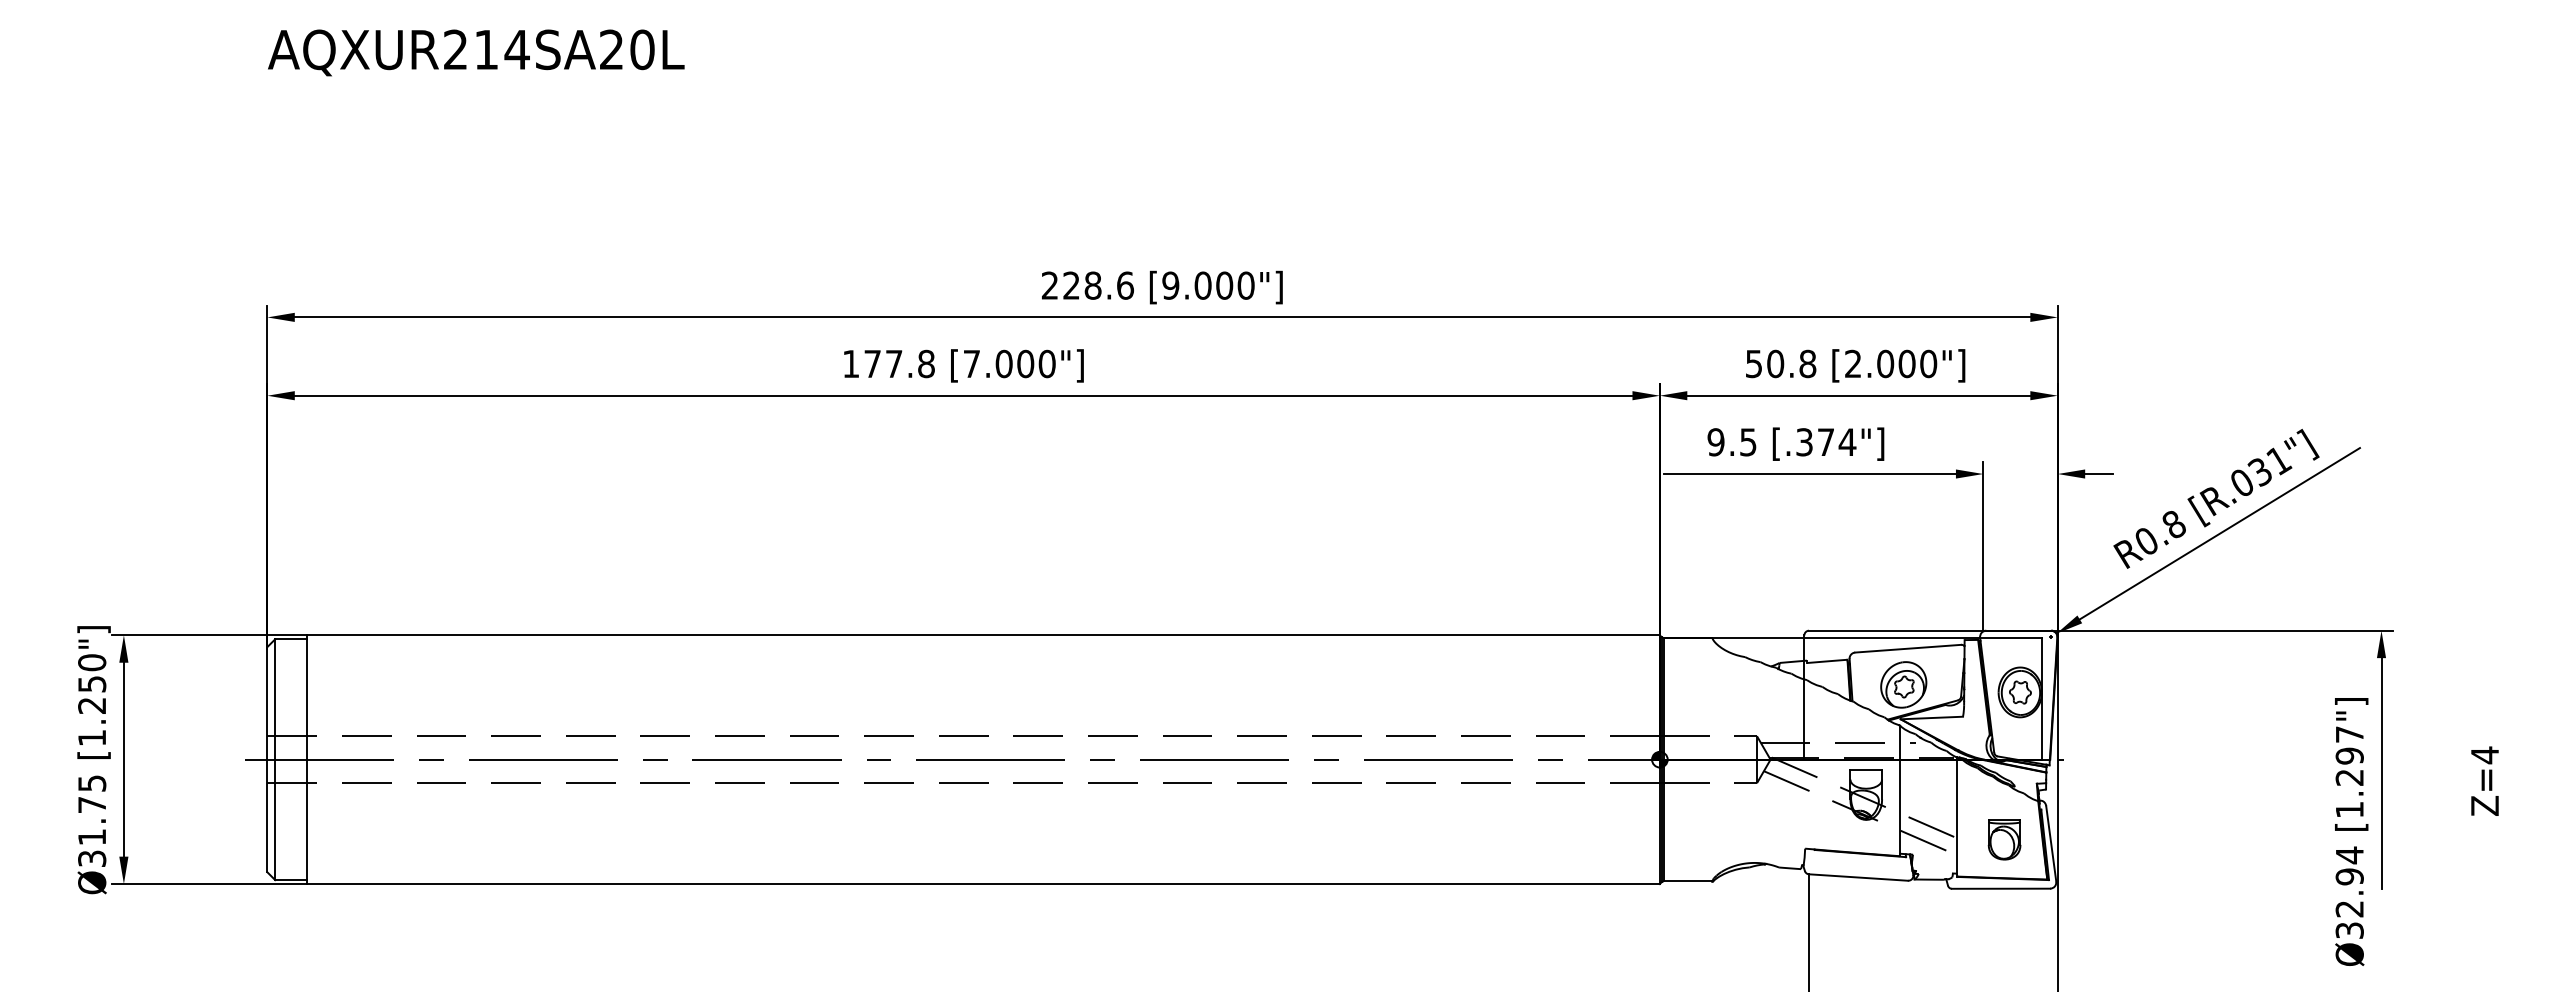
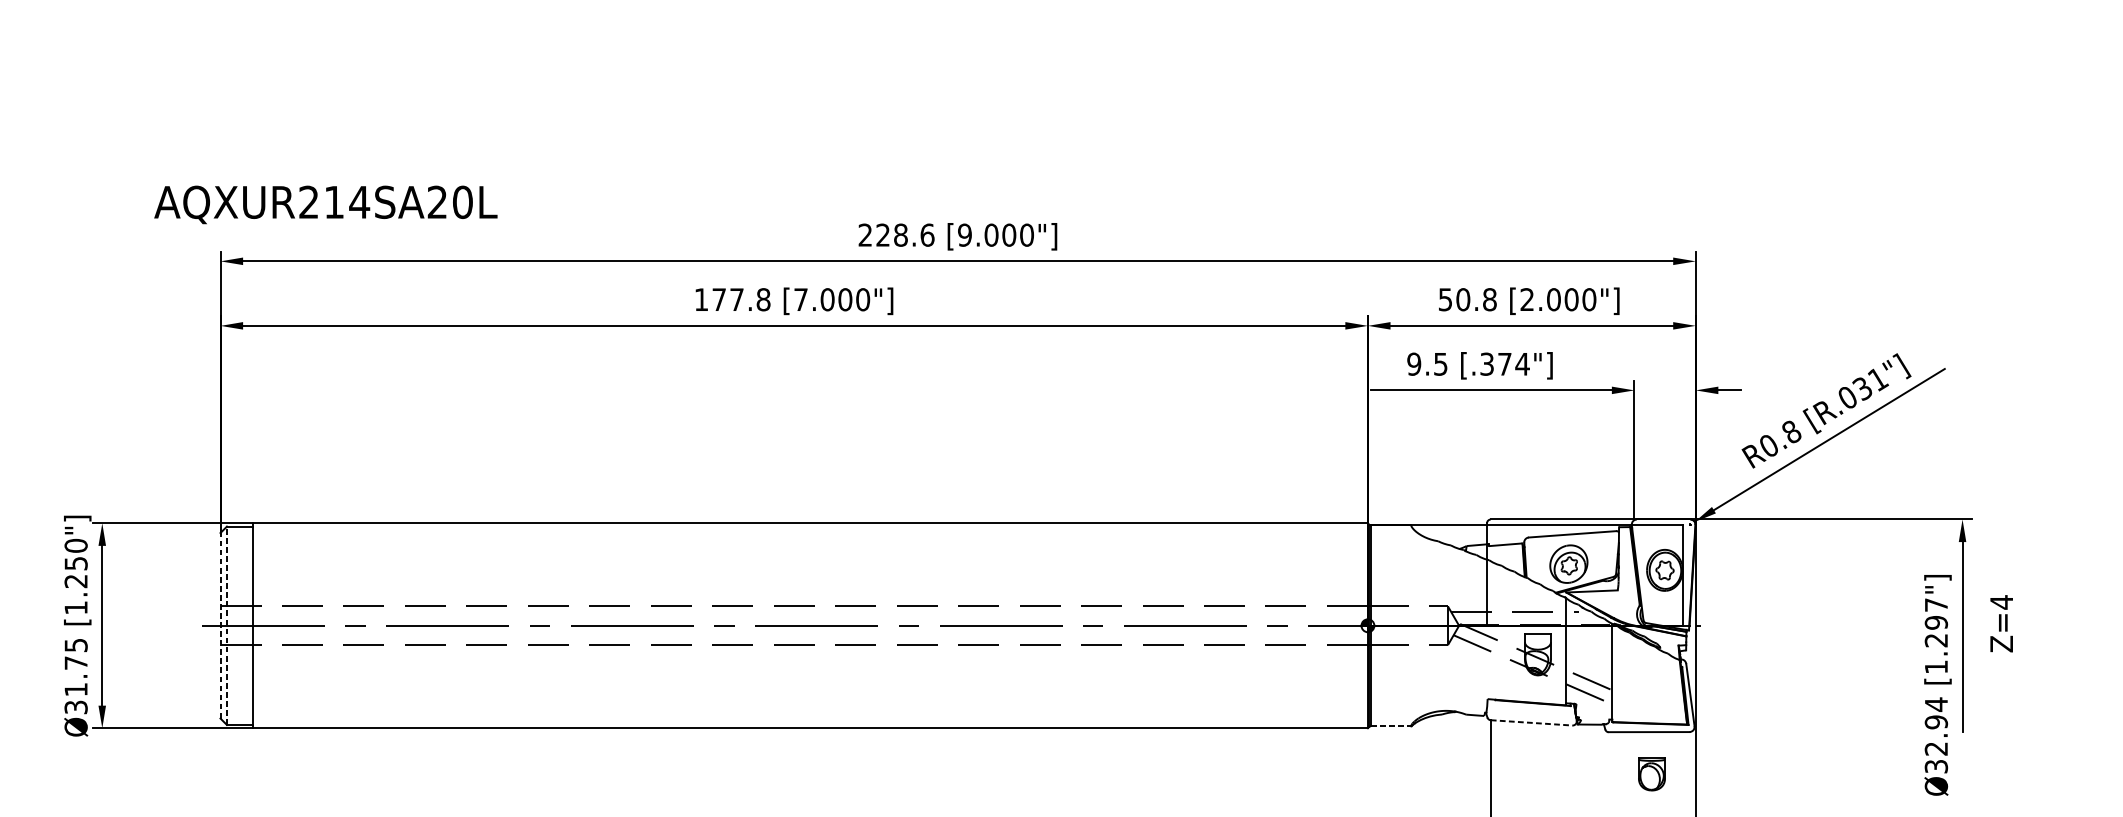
text: (476, 52) -> (326, 204), moved
line: (267, 759) -> (220, 625), solid -> dashed
line: (275, 759) -> (227, 625), solid -> dashed
text: (2484, 780) -> (2001, 623), moved
part: (2004, 839) -> (1651, 773), moved
line: (1858, 877) -> (1531, 722), solid -> dashed
line: (1688, 881) -> (1391, 726), solid -> dashed

